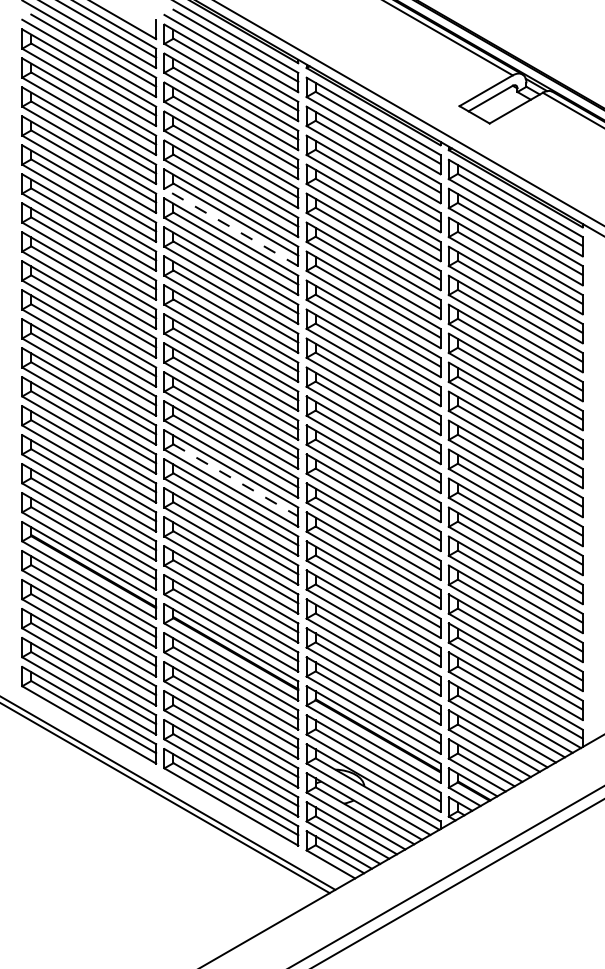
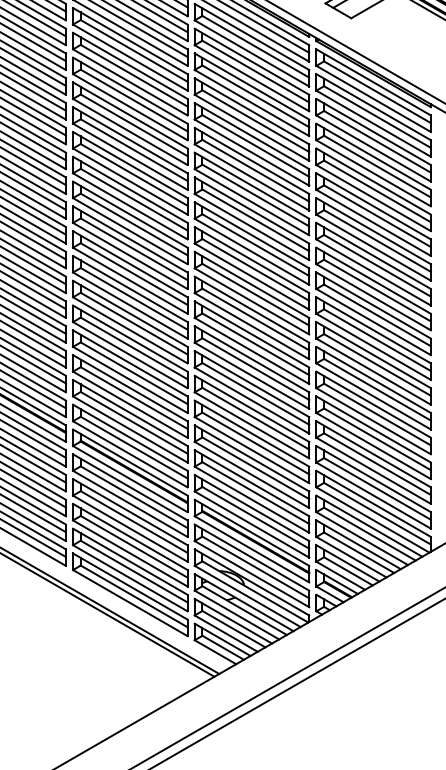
line: (230, 227) -> (129, 107), dashed -> solid
line: (236, 480) -> (134, 323), dashed -> solid

